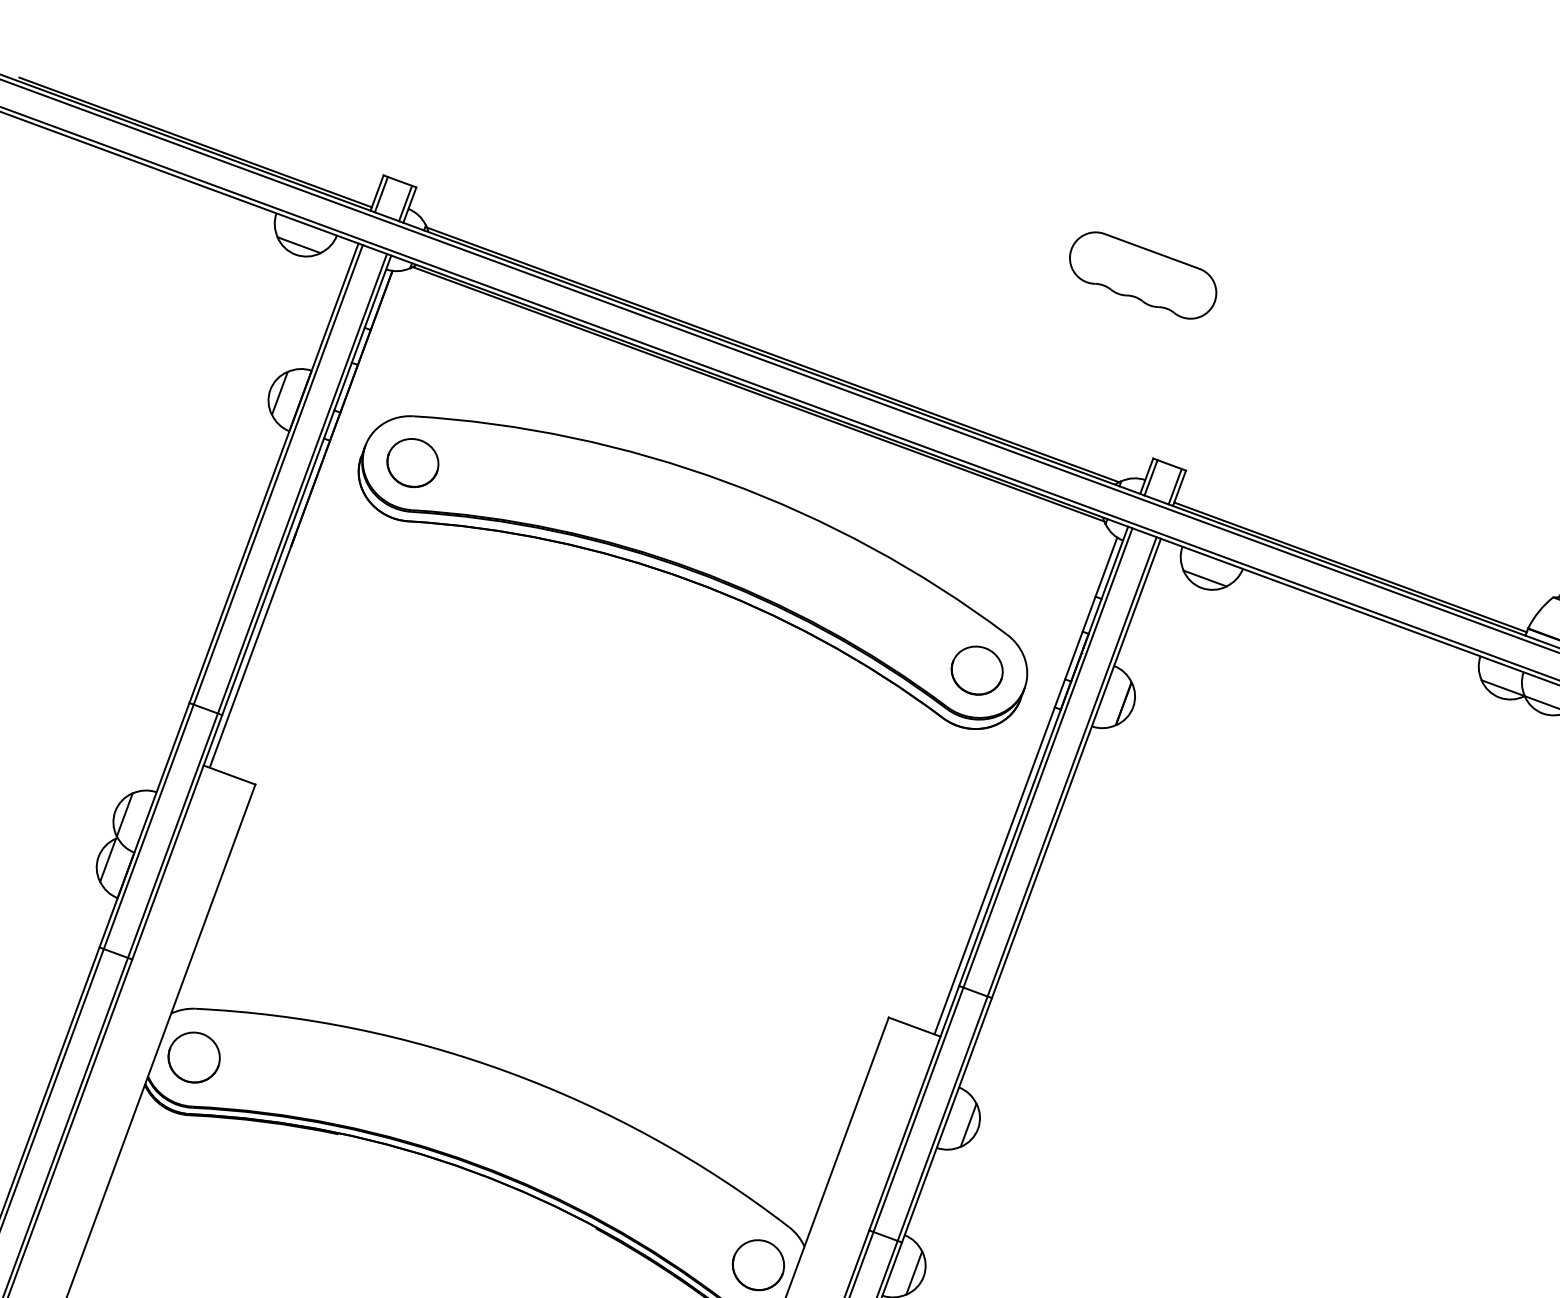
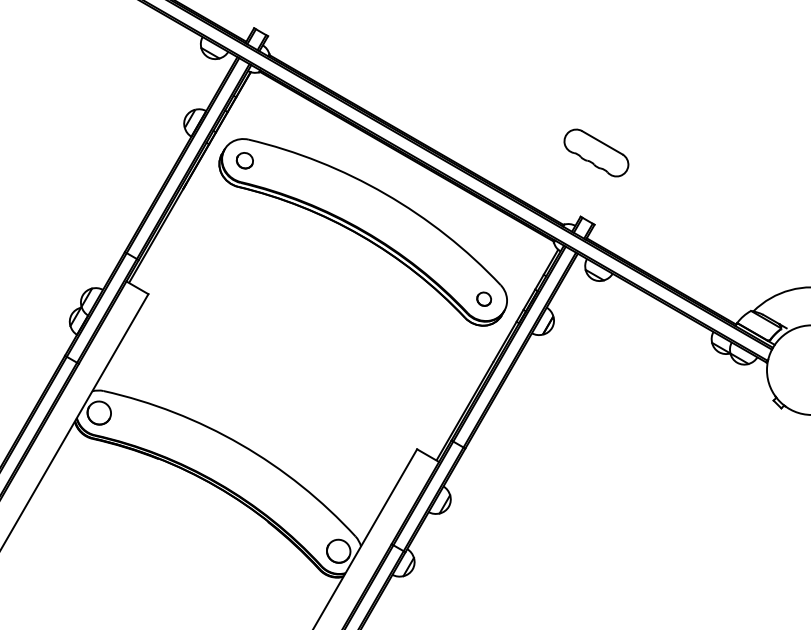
part: (1143, 274) -> (596, 152), moved
part: (411, 462) -> (244, 160), size x0.7
part: (975, 671) -> (483, 299), size x0.6

